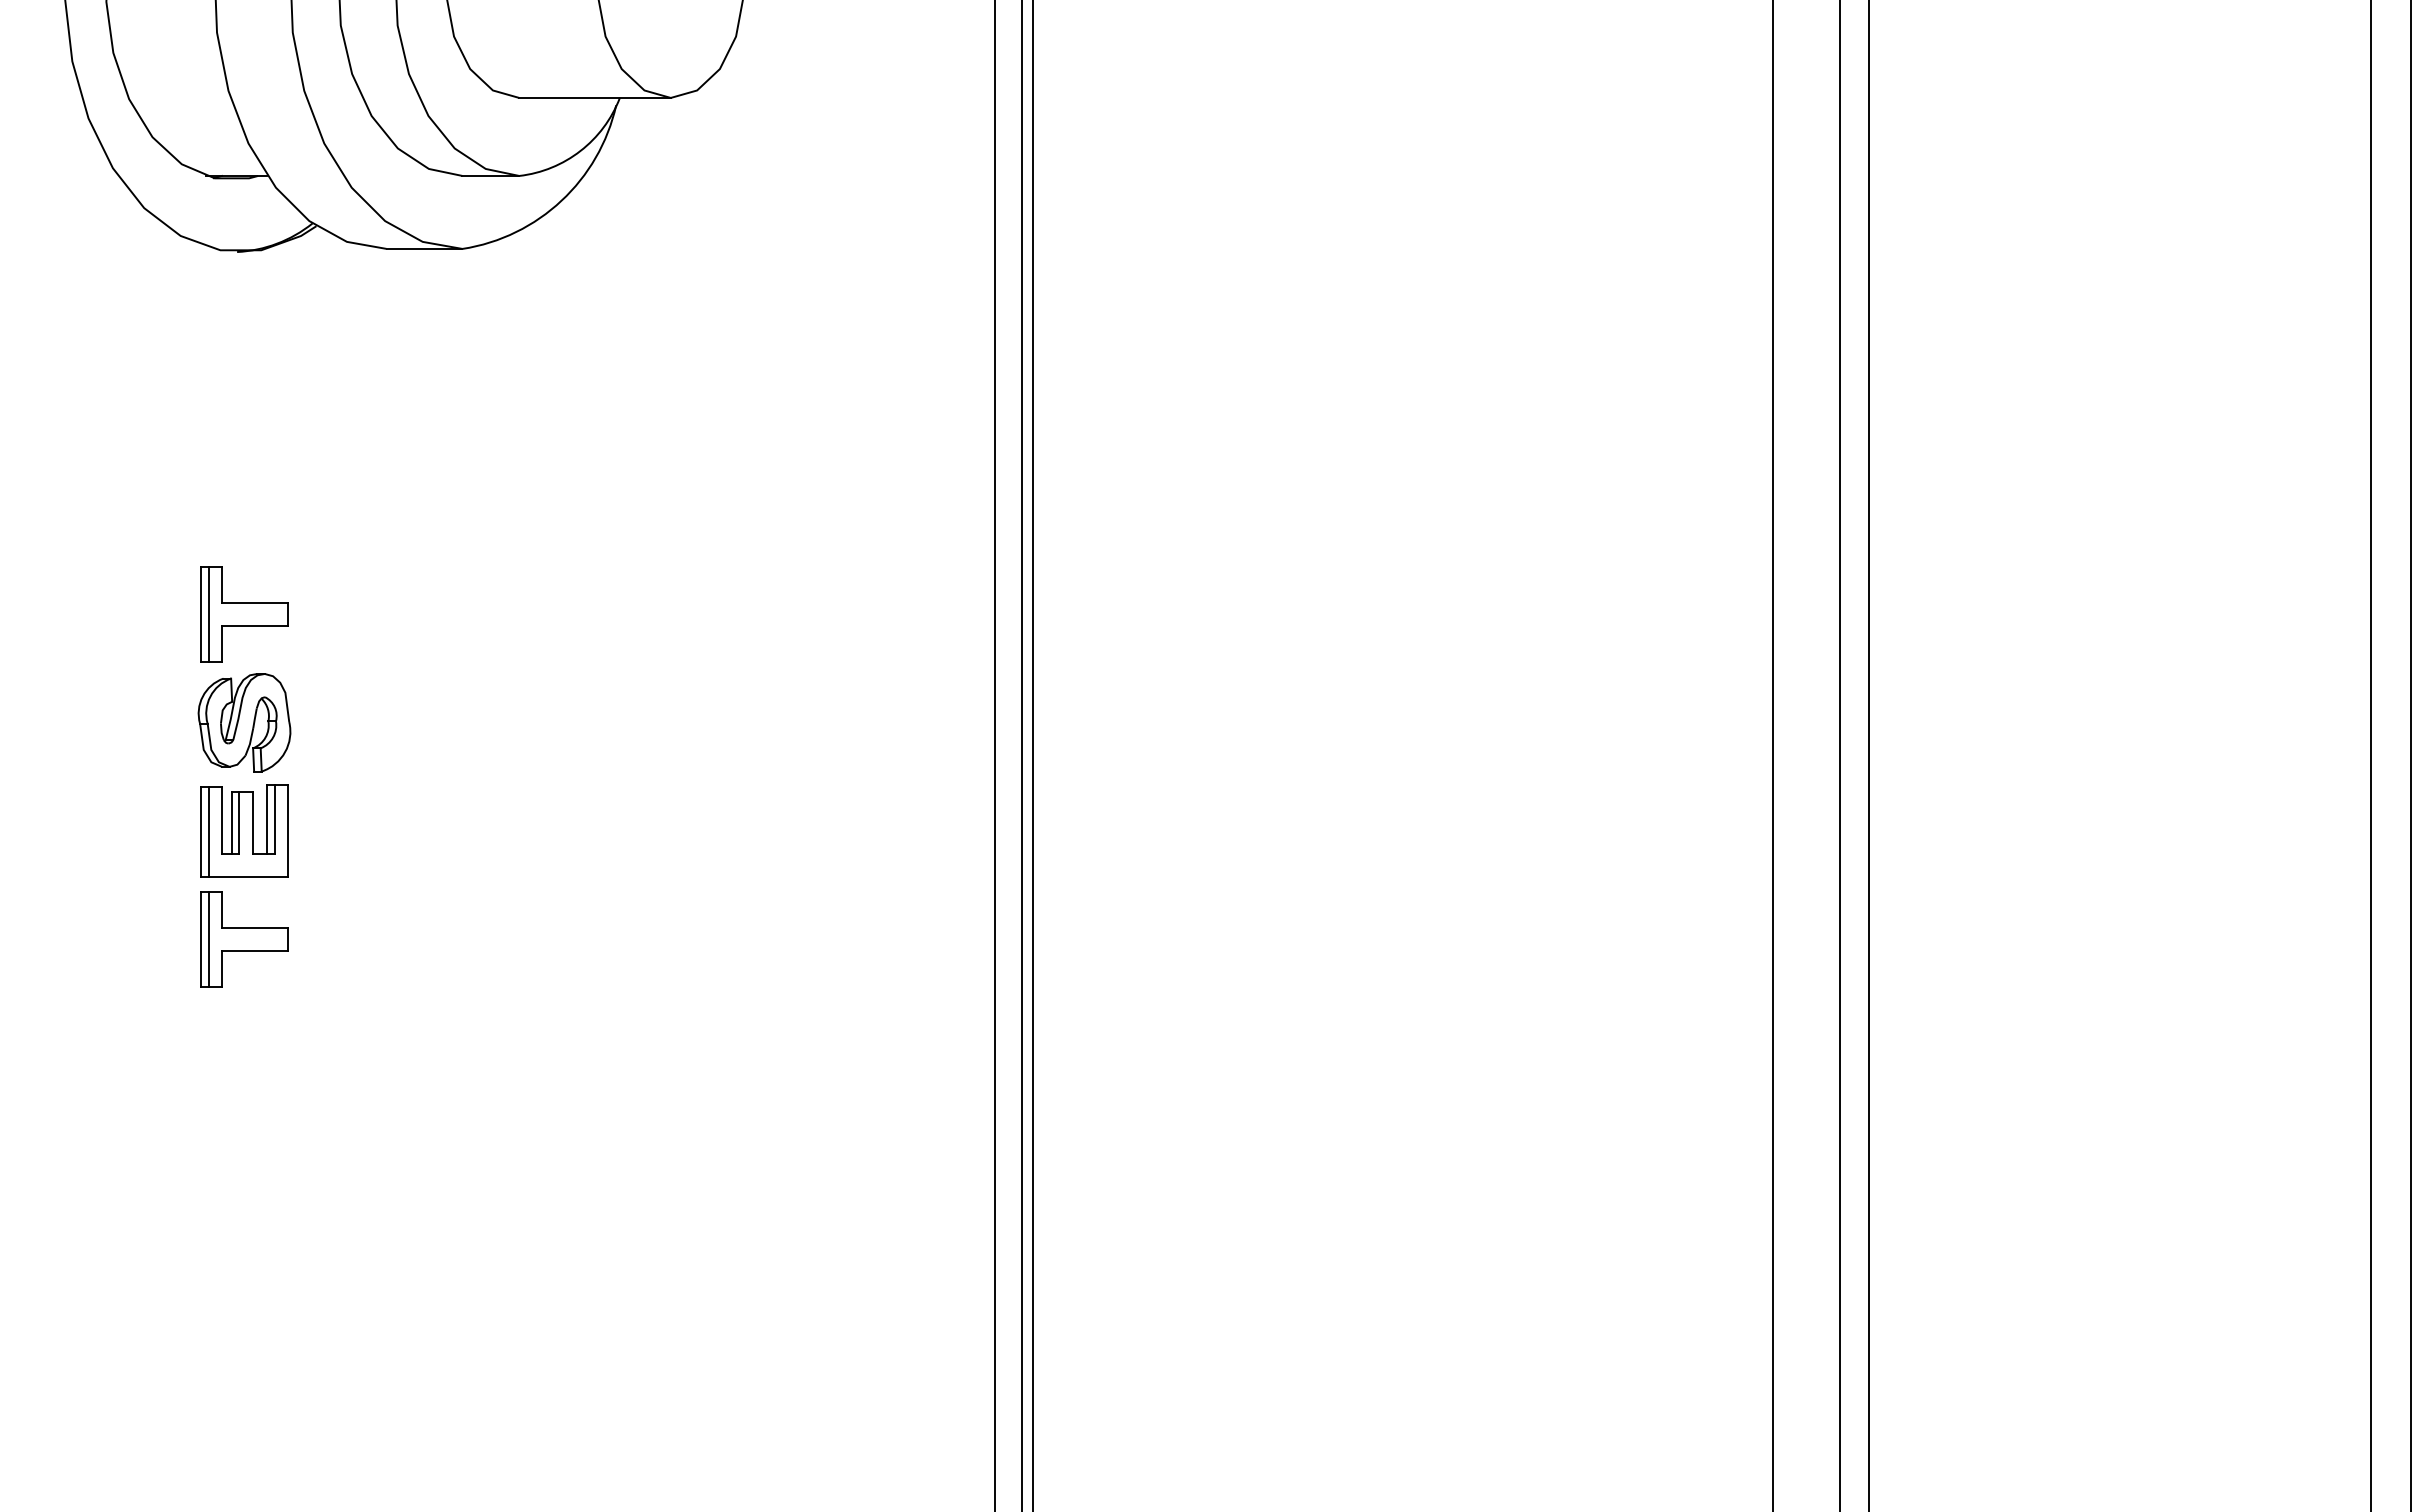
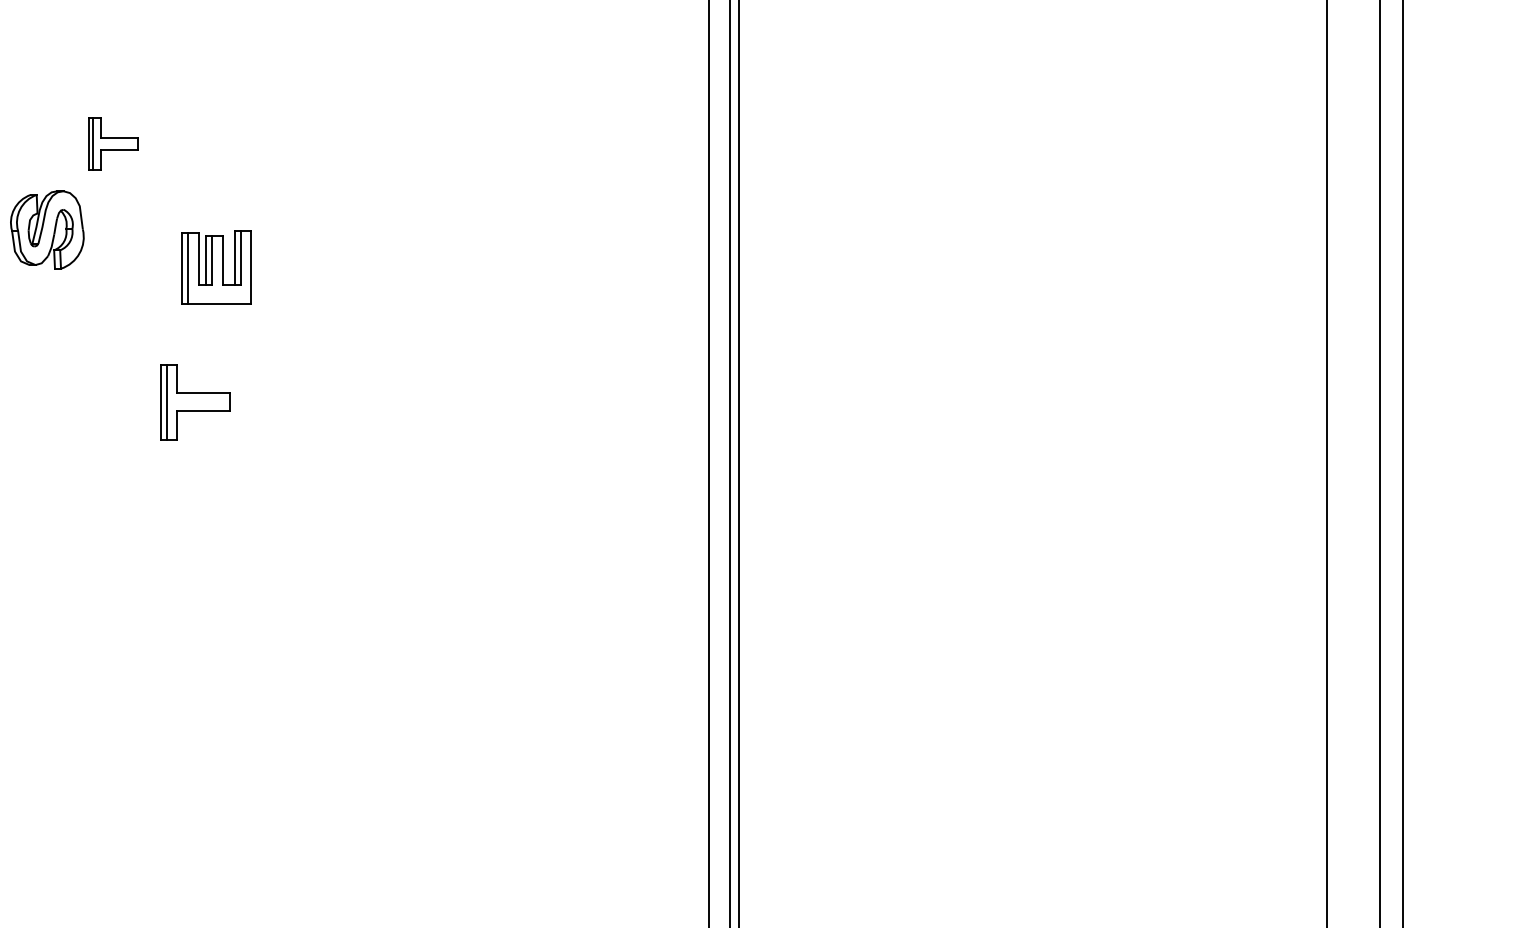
part: (244, 614) -> (113, 144), size x0.7
part: (244, 722) -> (47, 229), moved
part: (244, 830) -> (216, 267), moved
part: (244, 939) -> (195, 402), moved

